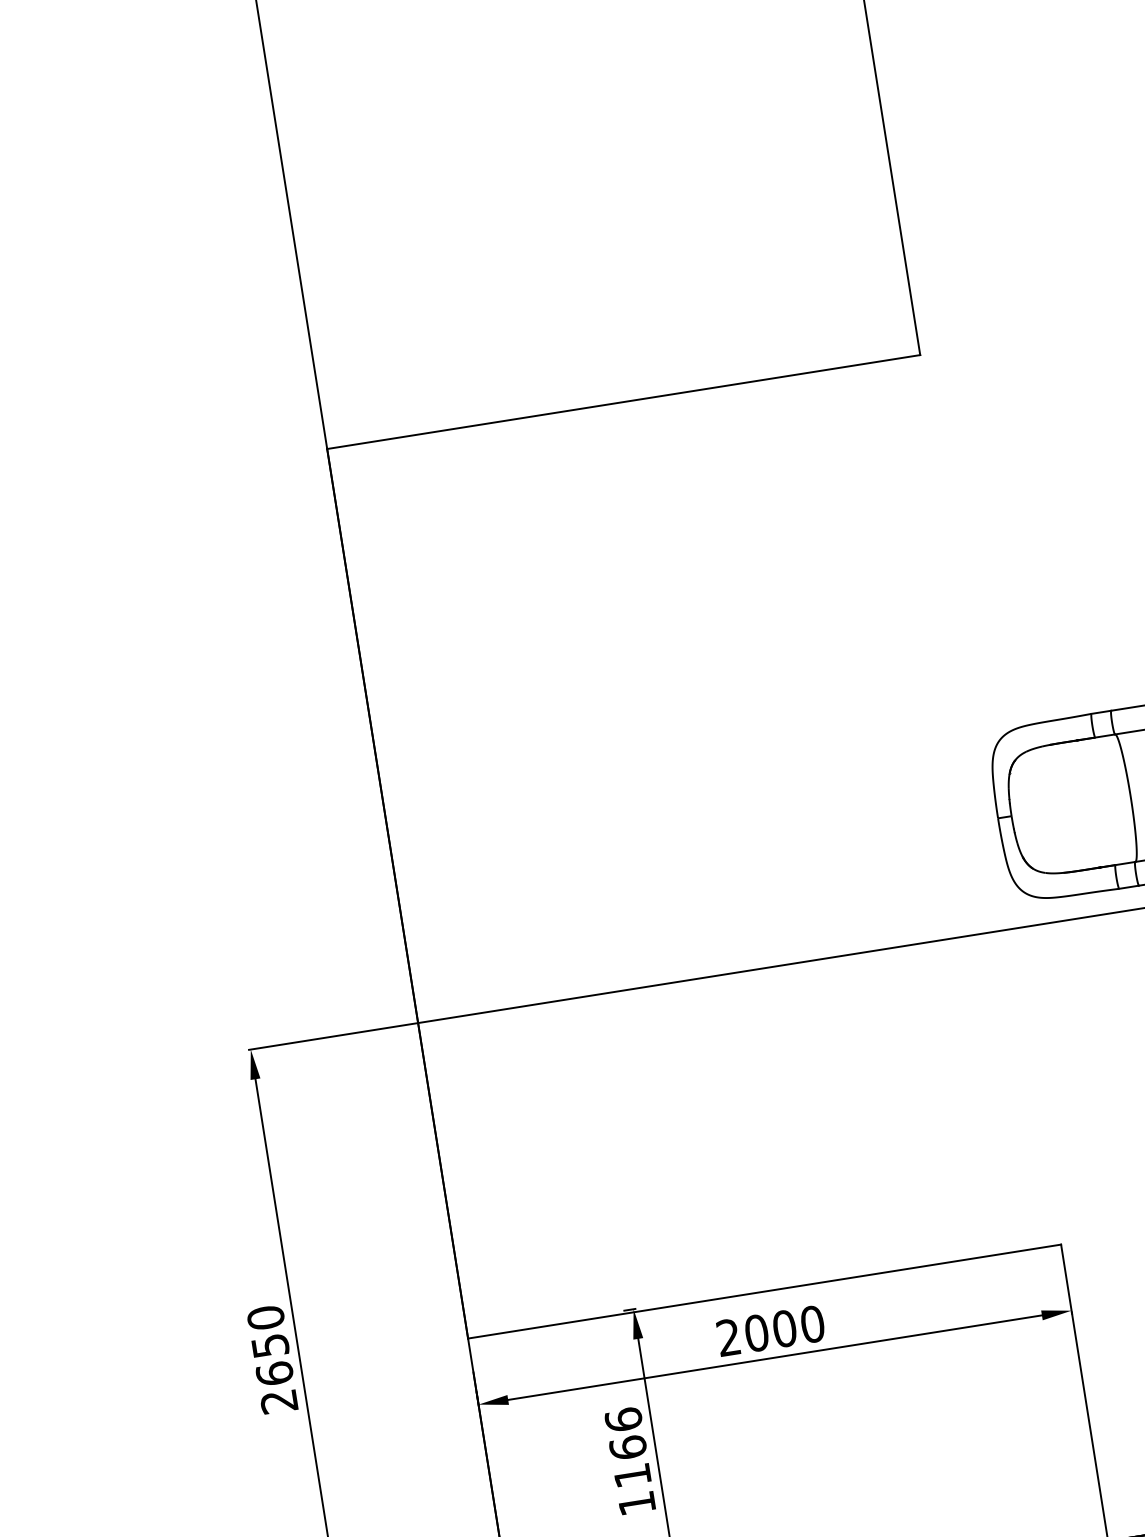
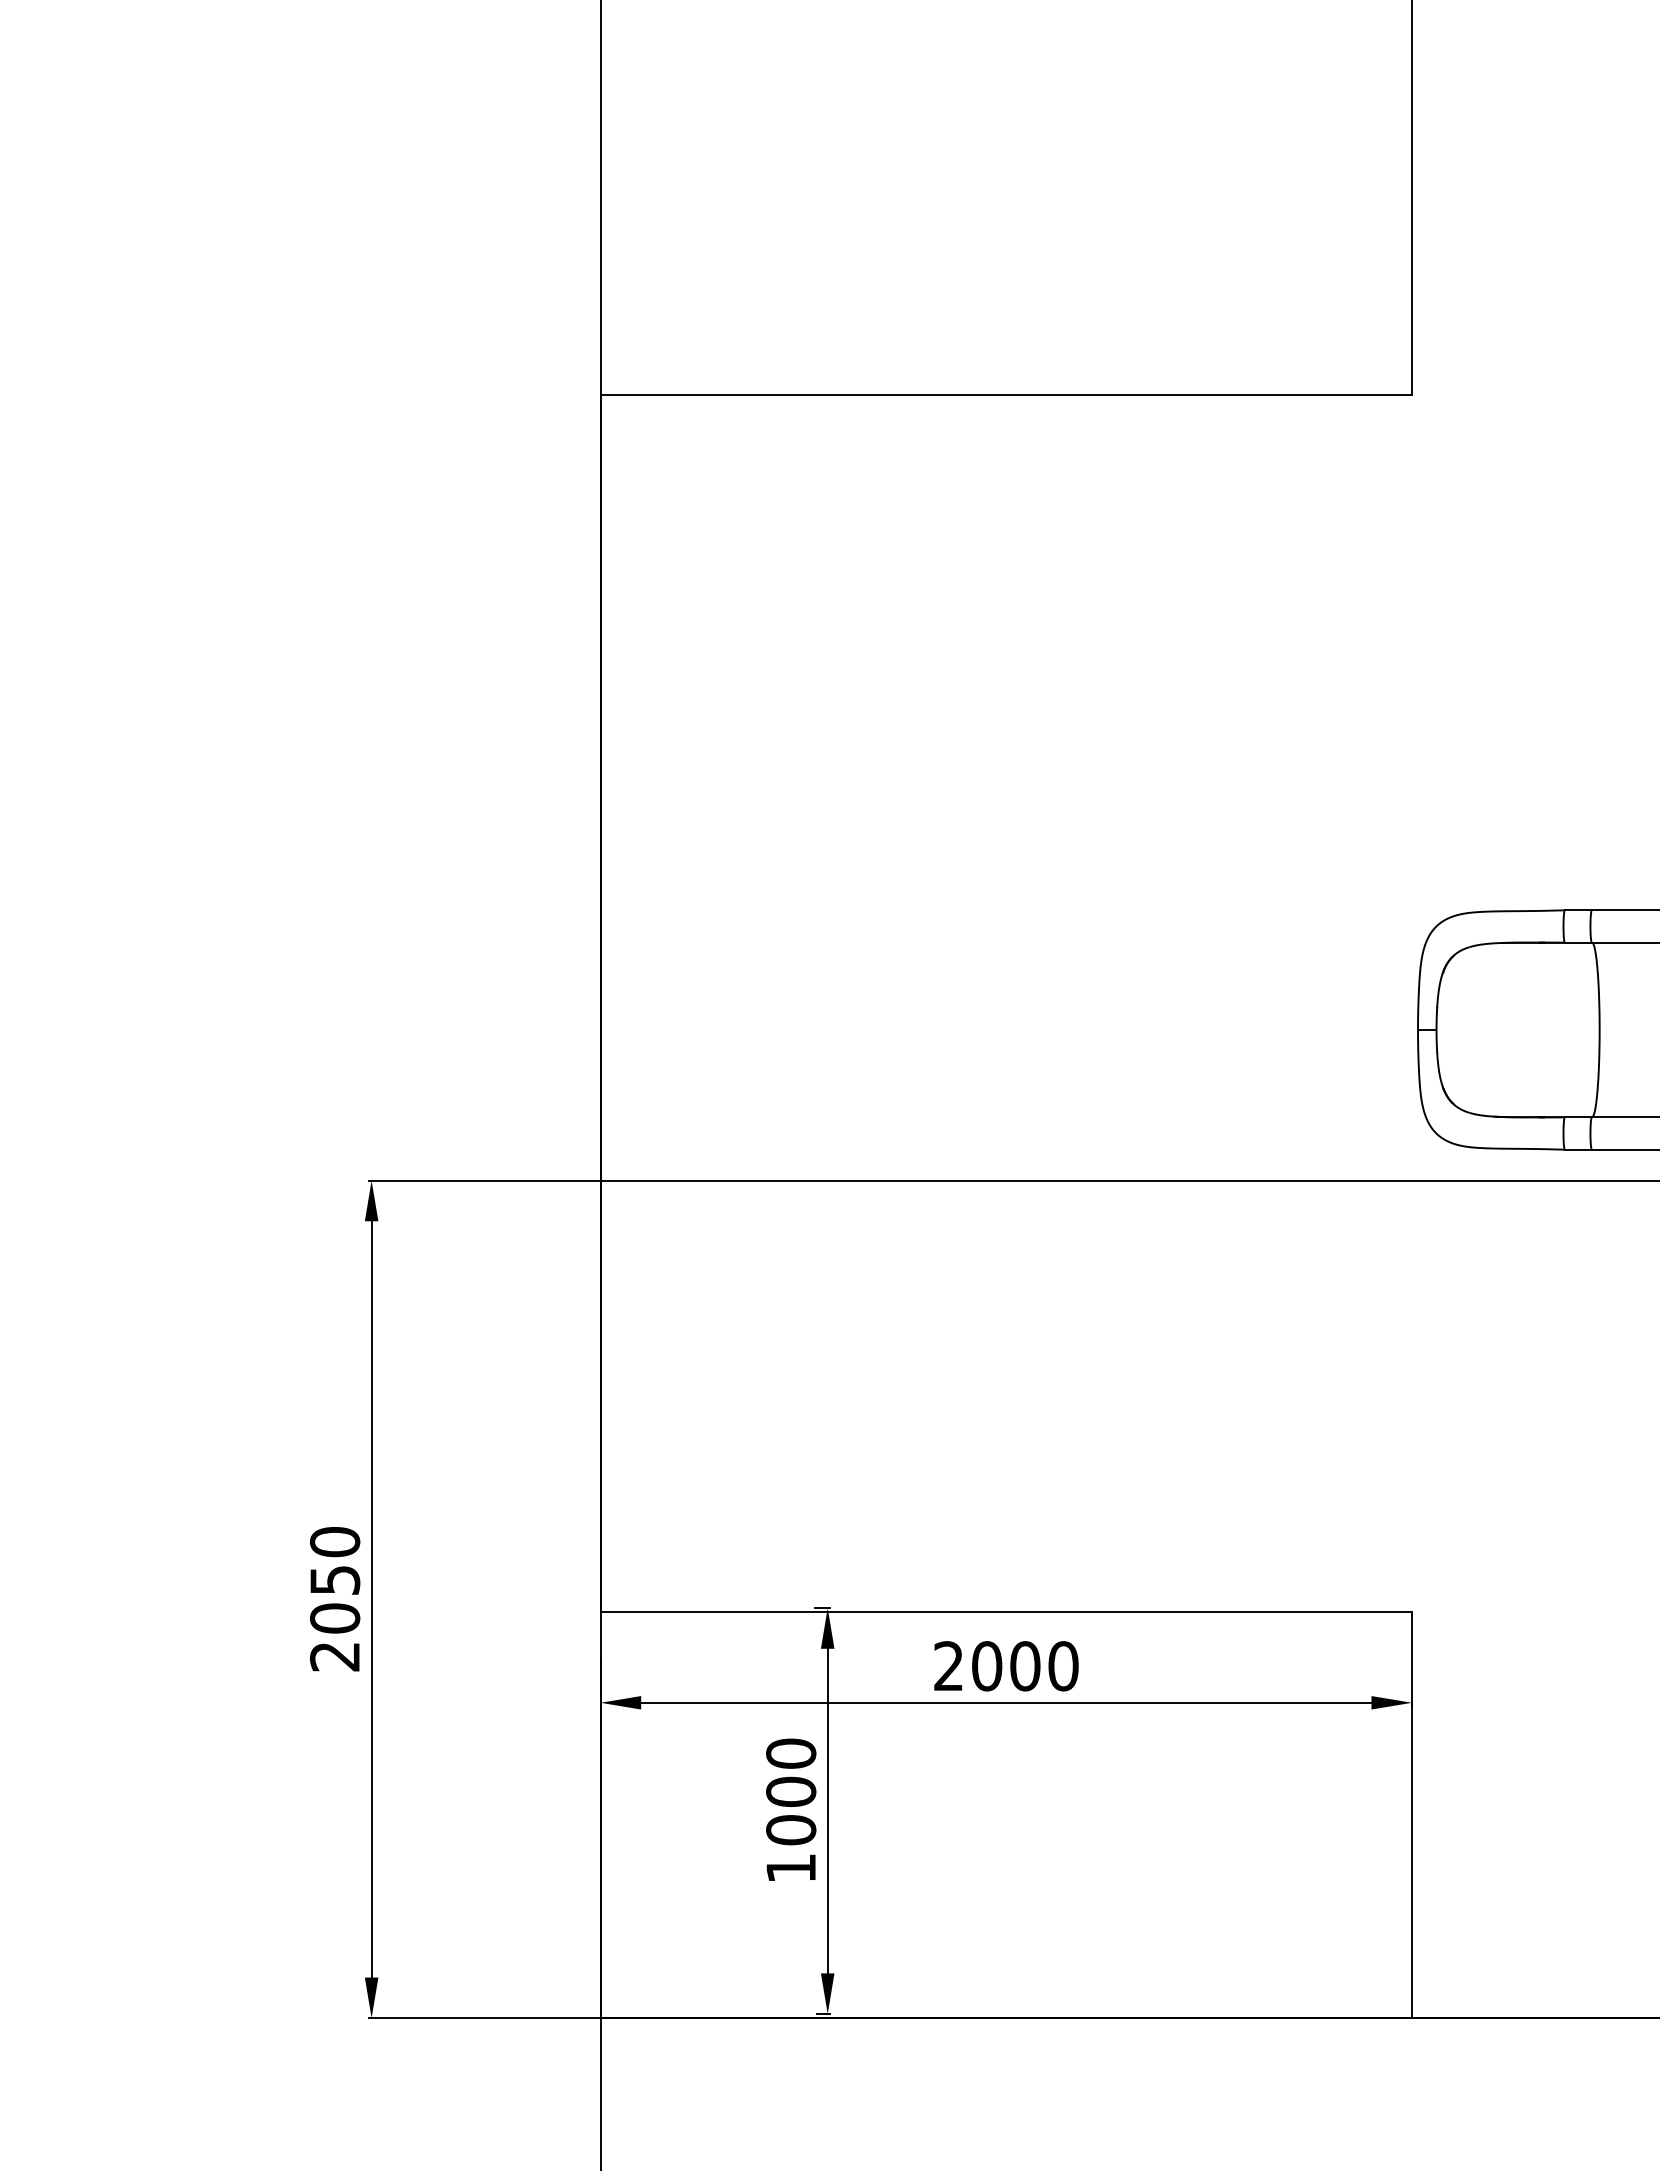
text: (274, 1373) -> (334, 1618), 2650 -> 2050
text: (628, 1447) -> (791, 1791), 1166 -> 1000

